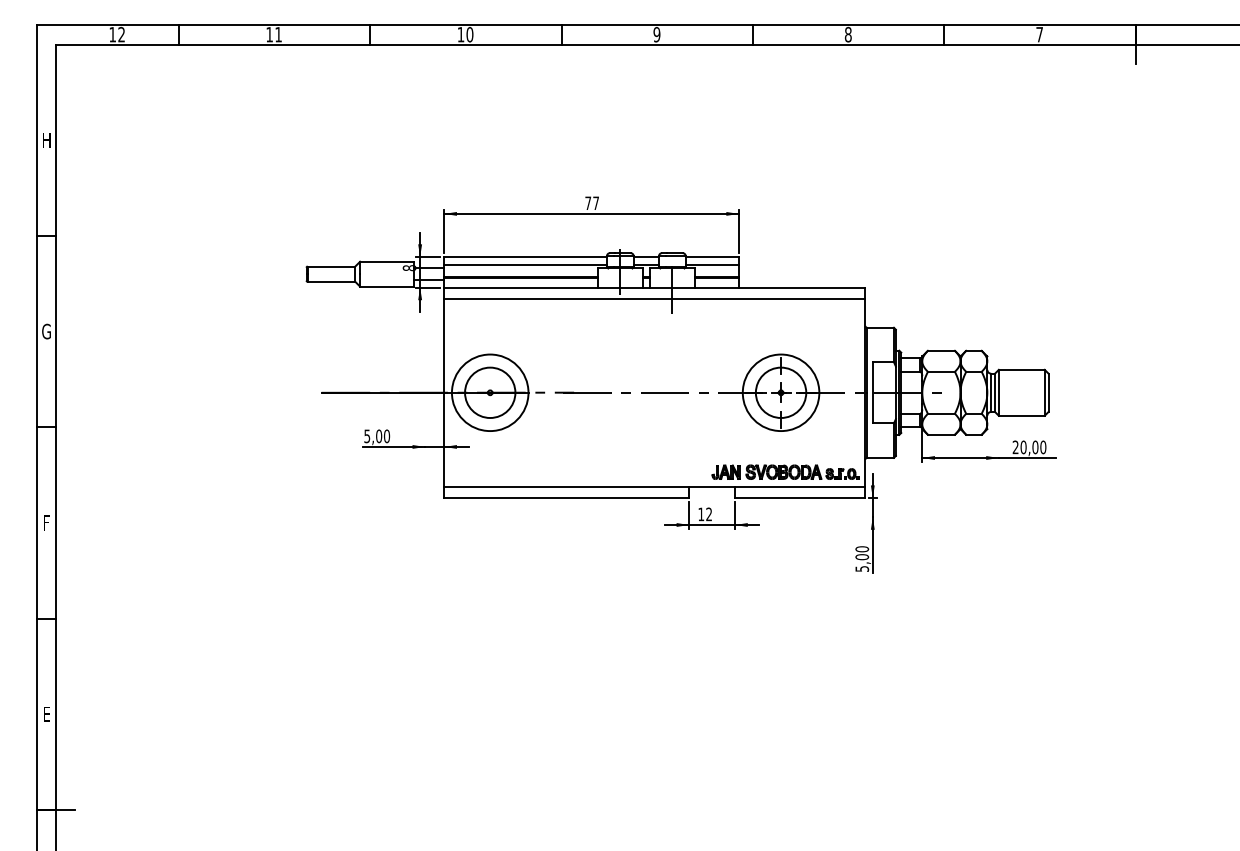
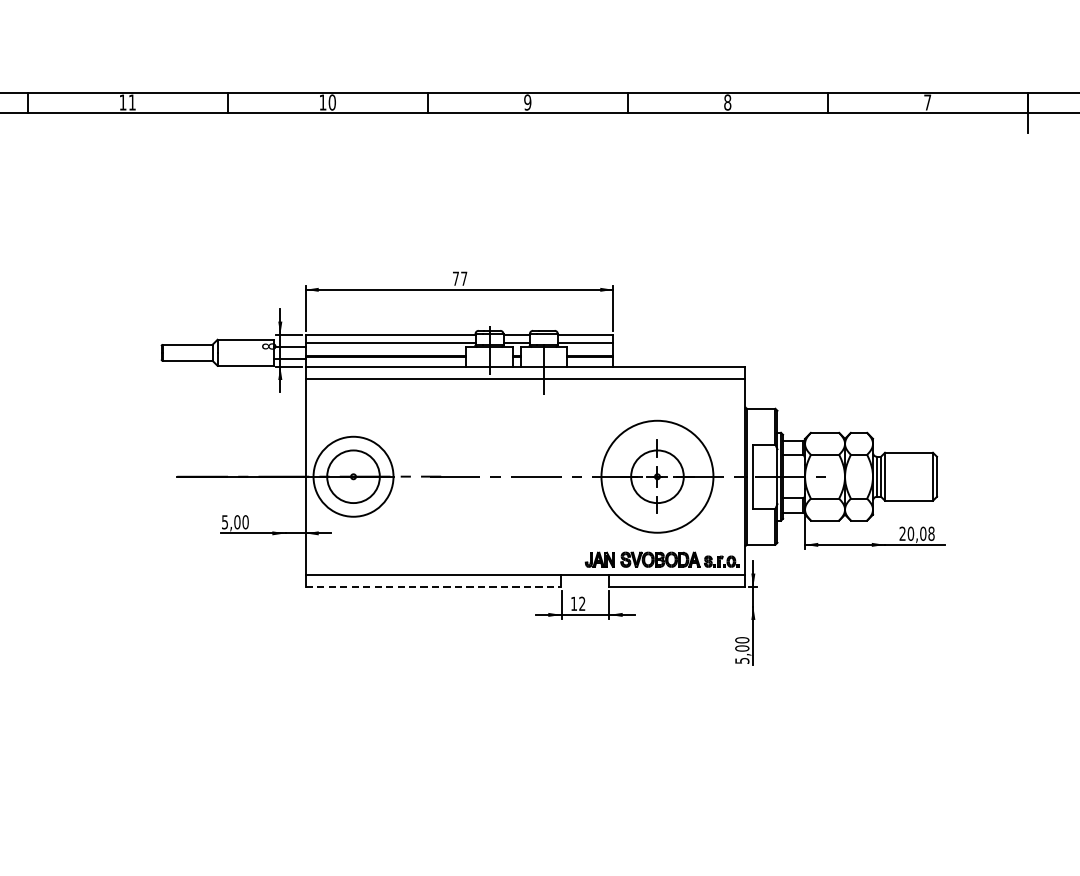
circle: (780, 392) -> (656, 476), size x1.4
text: (1043, 446) -> (931, 532), 20,00 -> 20,08
line: (567, 498) -> (434, 587), solid -> dashed

